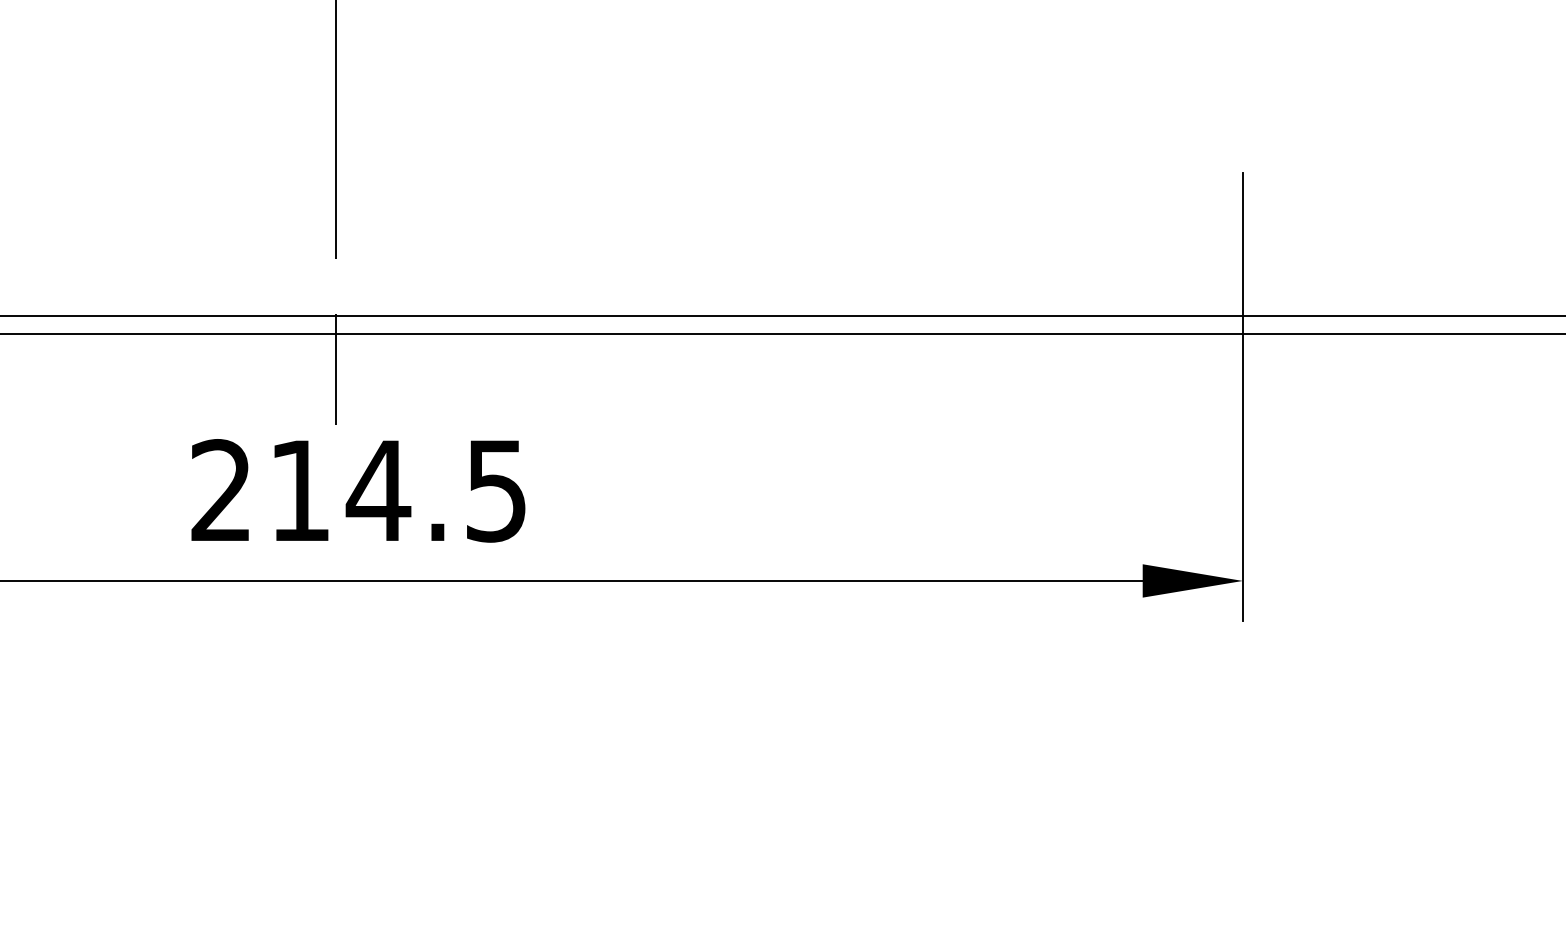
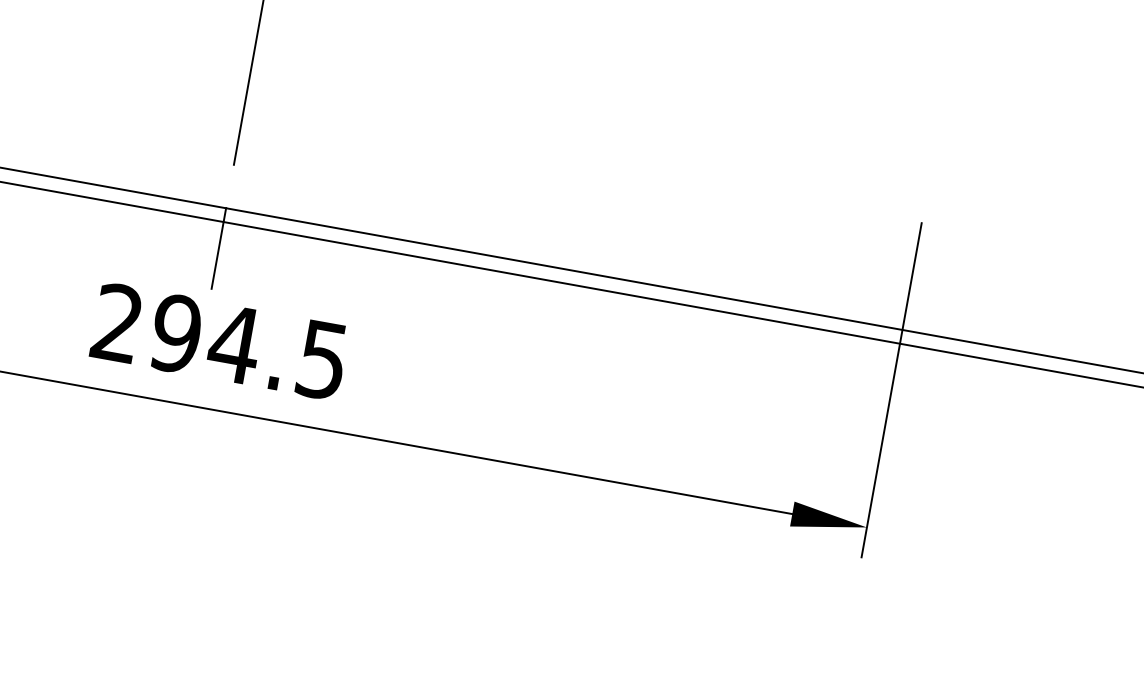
text: (299, 490) -> (175, 333), 214.5 -> 294.5

